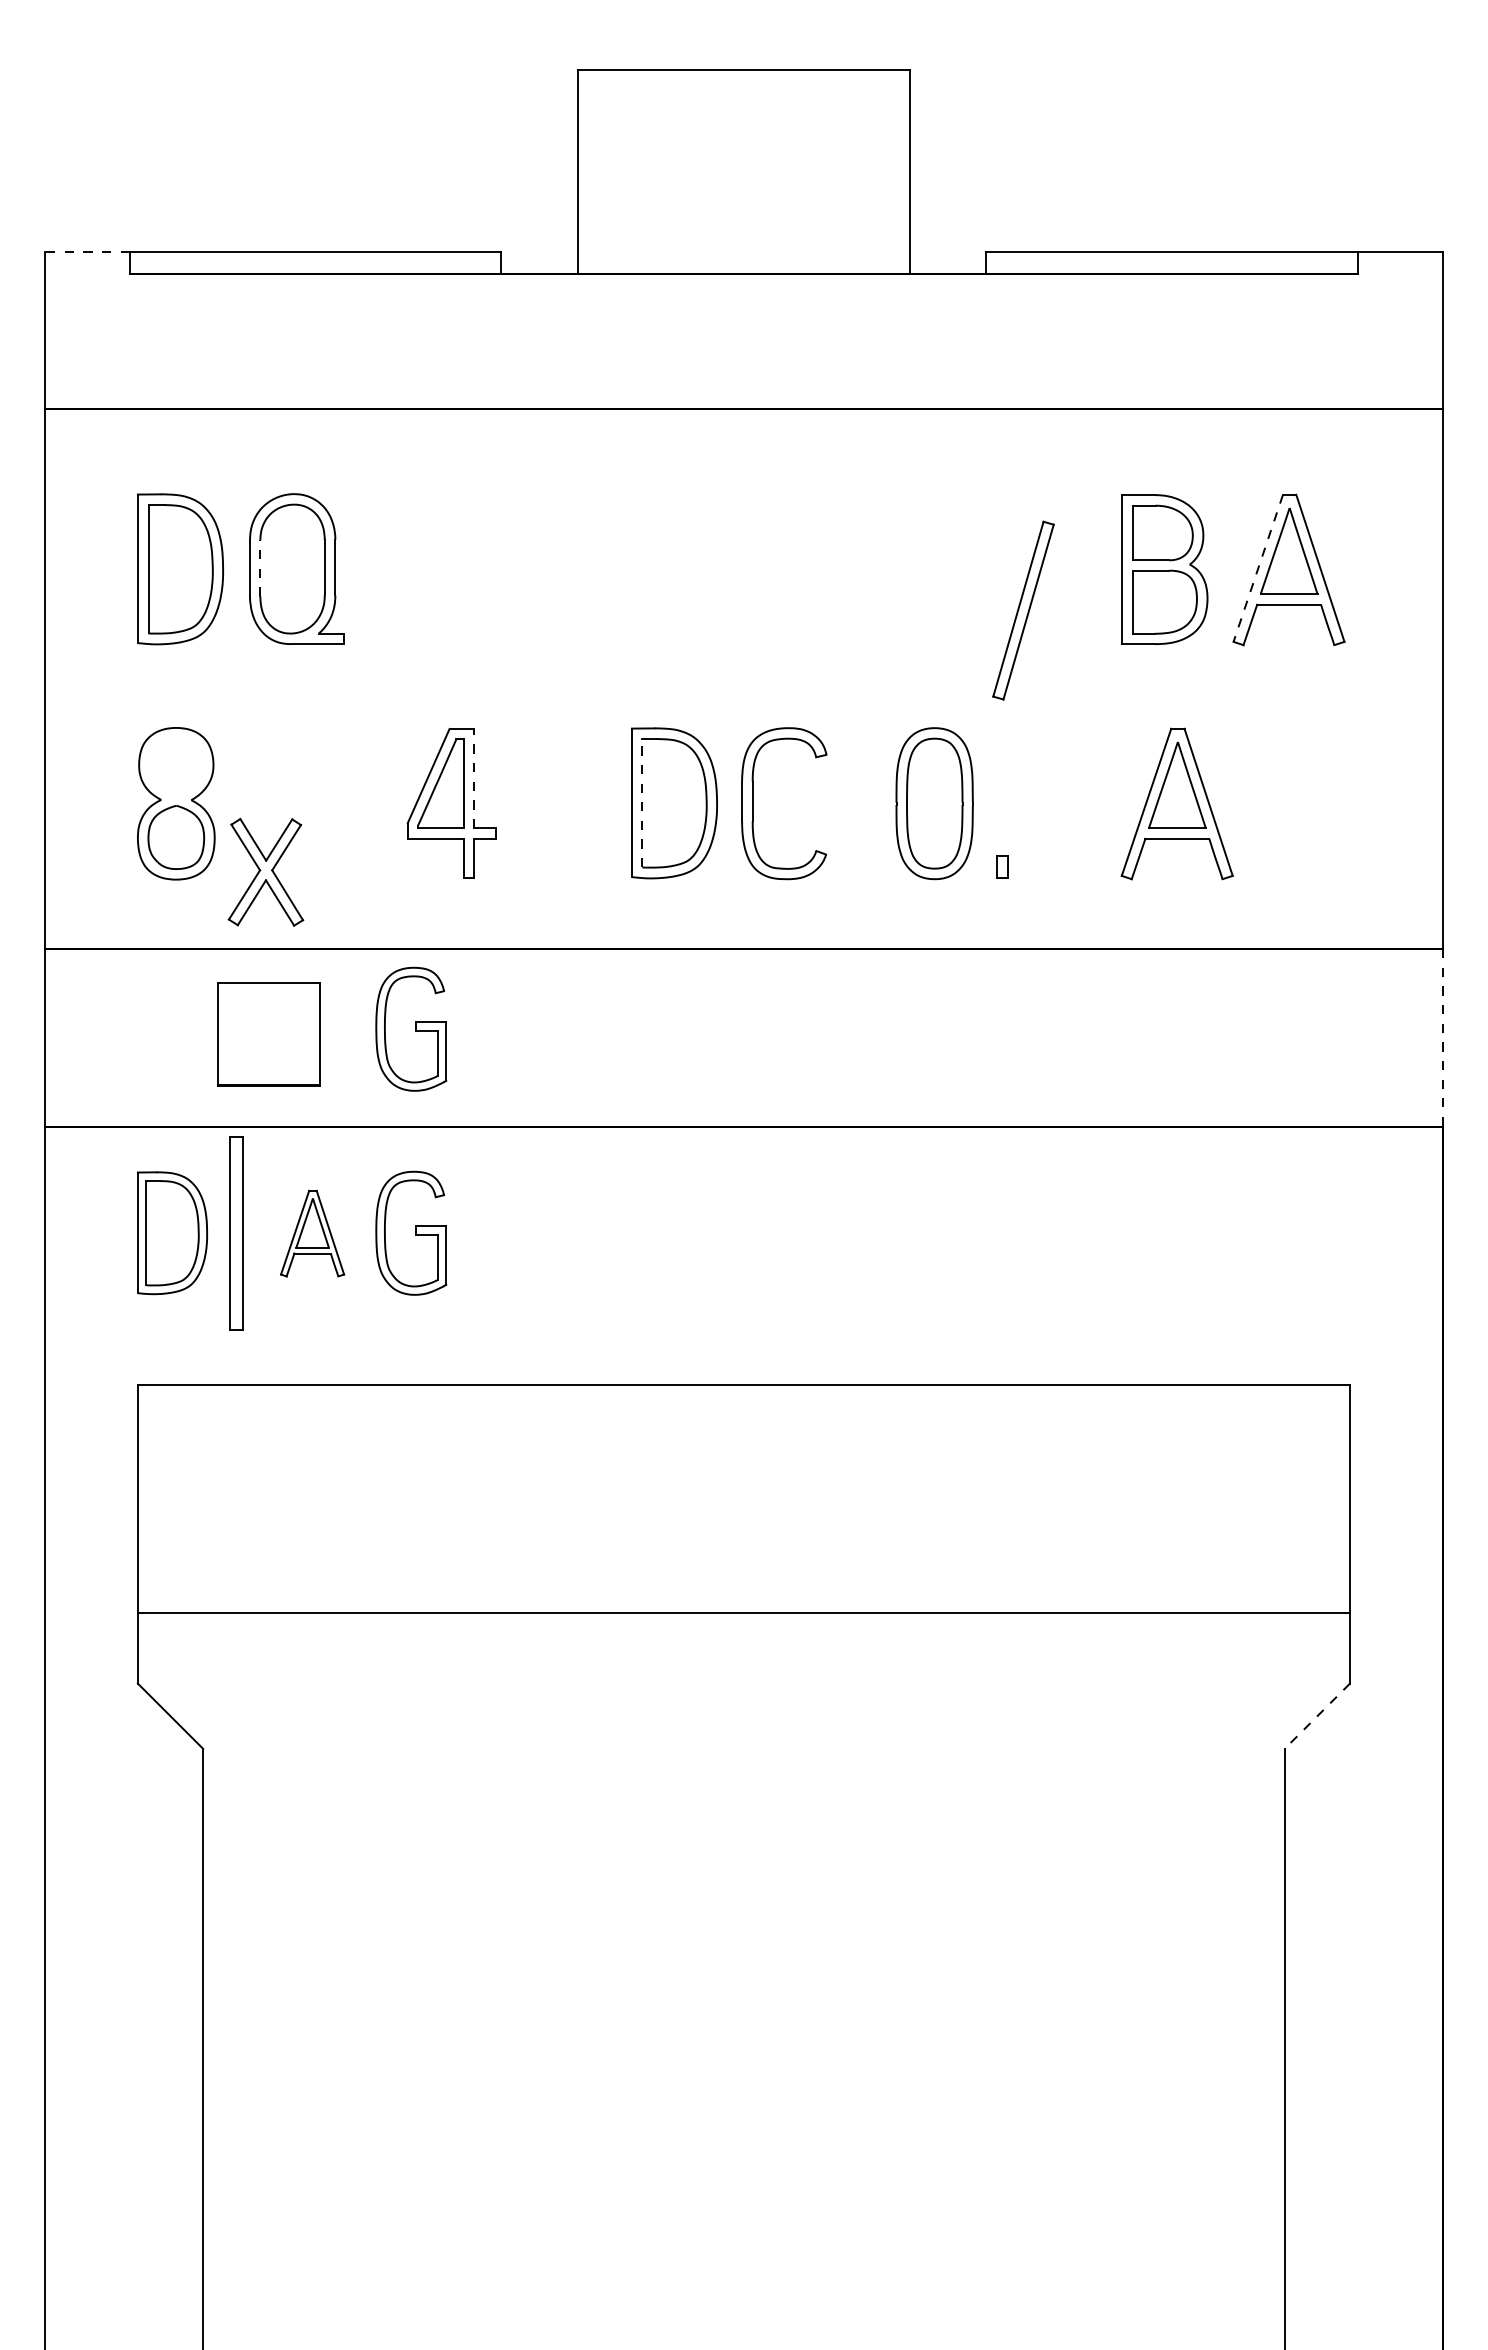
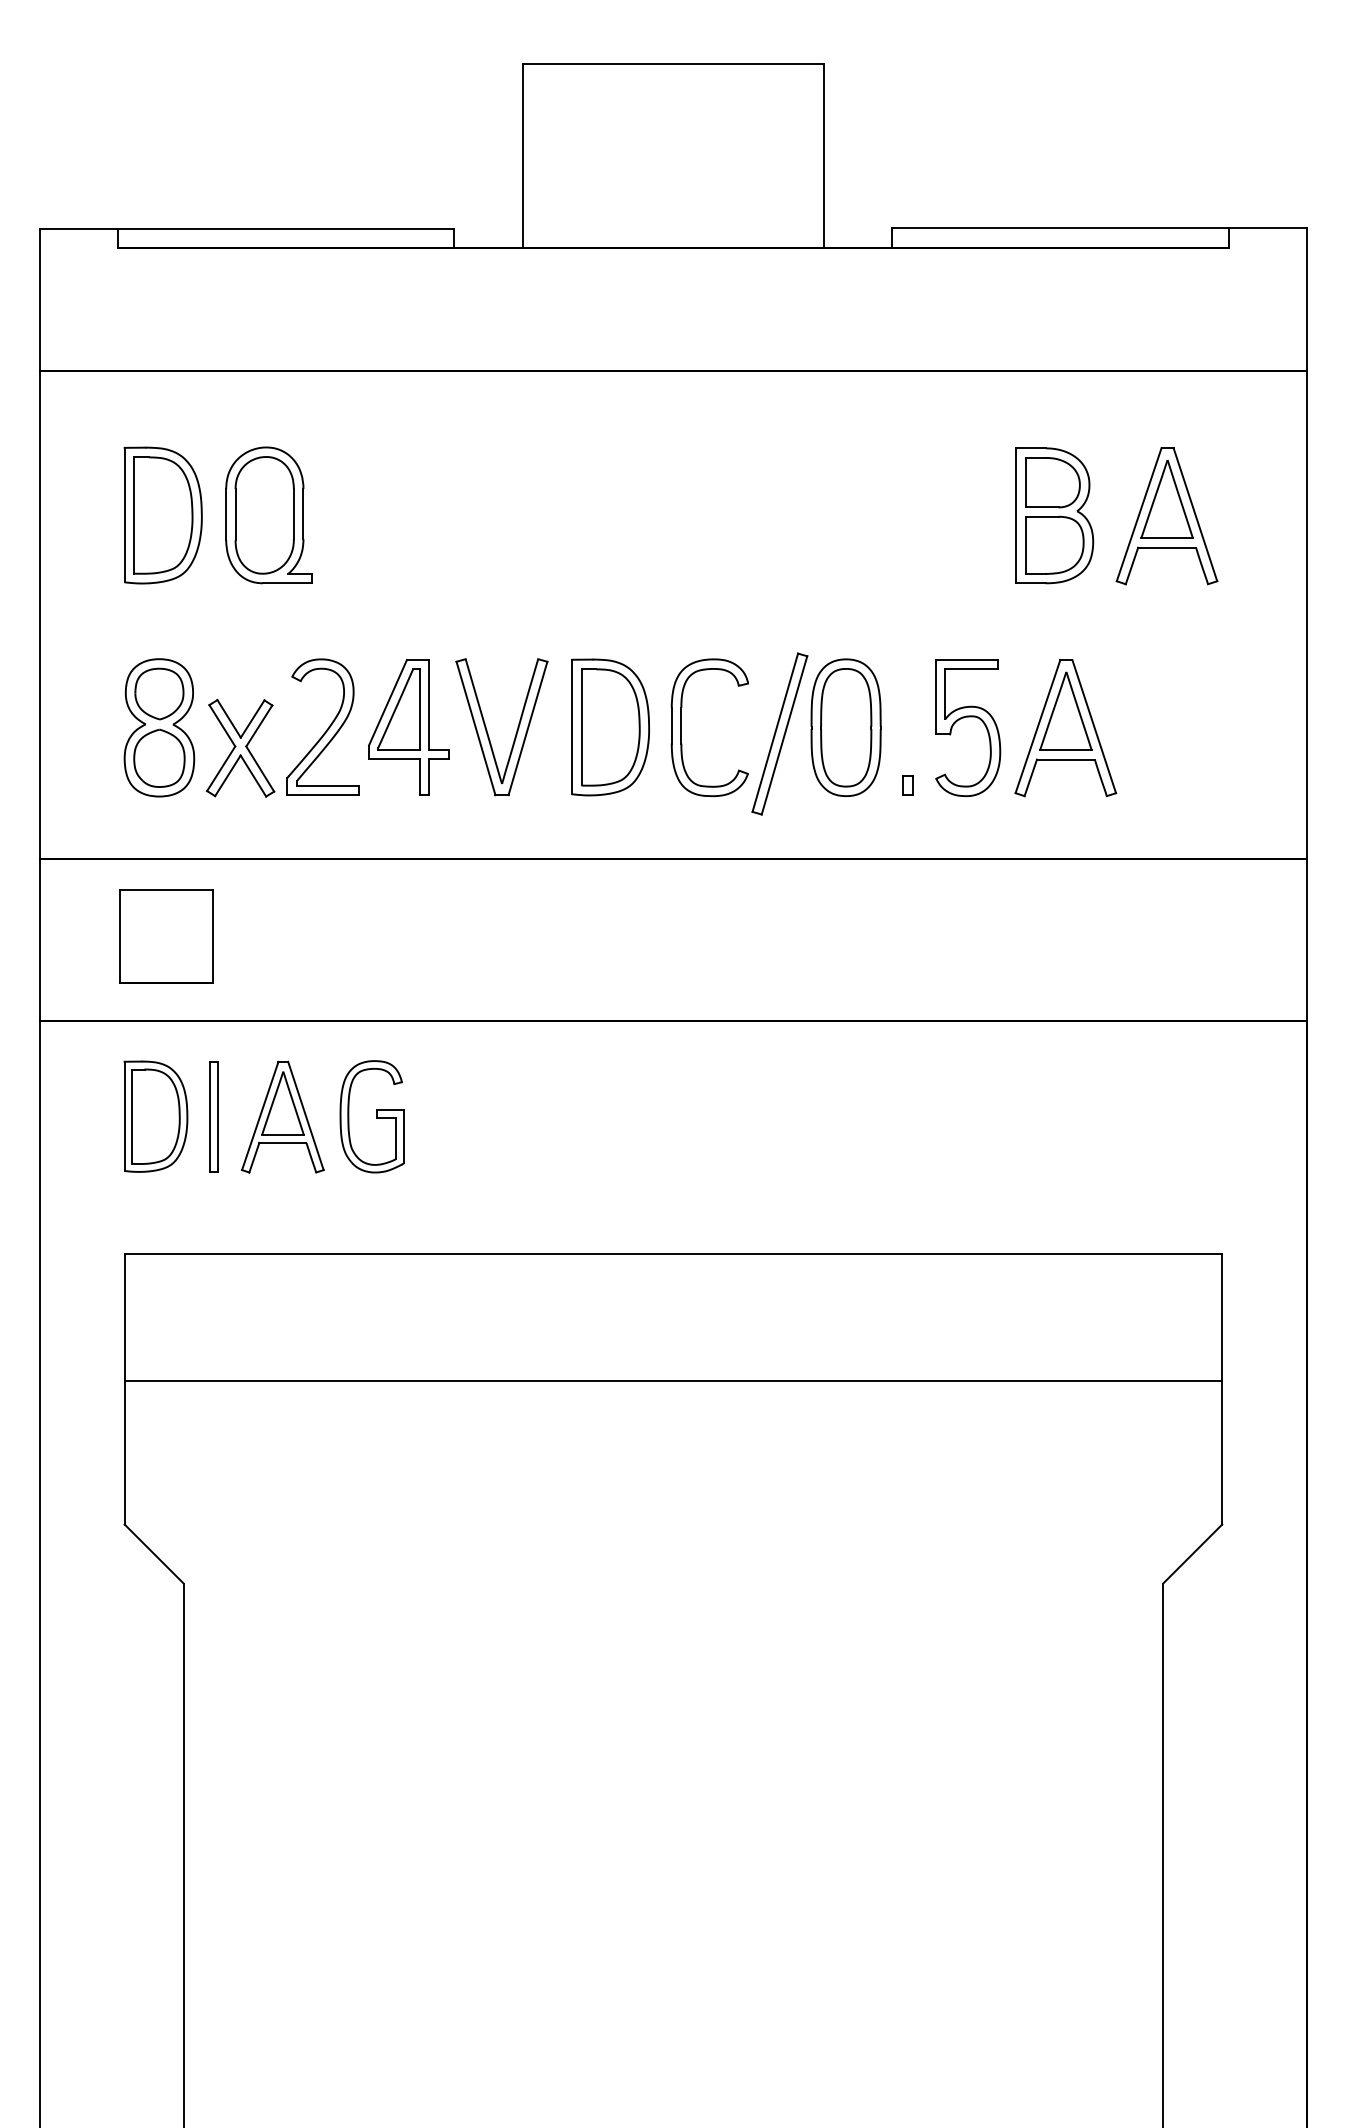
line: (87, 252) -> (79, 228), dashed -> solid
line: (260, 567) -> (235, 513), dashed -> solid
line: (1258, 568) -> (1139, 514), dashed -> solid
part: (1023, 610) -> (779, 733), moved
part: (175, 766) -> (158, 694), added
line: (474, 778) -> (429, 704), dashed -> solid
part: (1069, 792) -> (968, 717), added
part: (356, 802) -> (322, 726), added
line: (642, 802) -> (581, 726), dashed -> solid
part: (539, 809) -> (488, 733), added
part: (265, 871) -> (240, 747), moved
part: (411, 1028) -> (372, 931), removed
part: (268, 1034) -> (165, 936), moved
line: (1443, 1038) -> (1306, 940), dashed -> solid
part: (236, 1233) -> (213, 1116), size x0.62
part: (312, 1233) -> (282, 1116), size x1.43
line: (743, 1613) -> (673, 1381), moved
line: (1317, 1716) -> (1192, 1554), dashed -> solid

